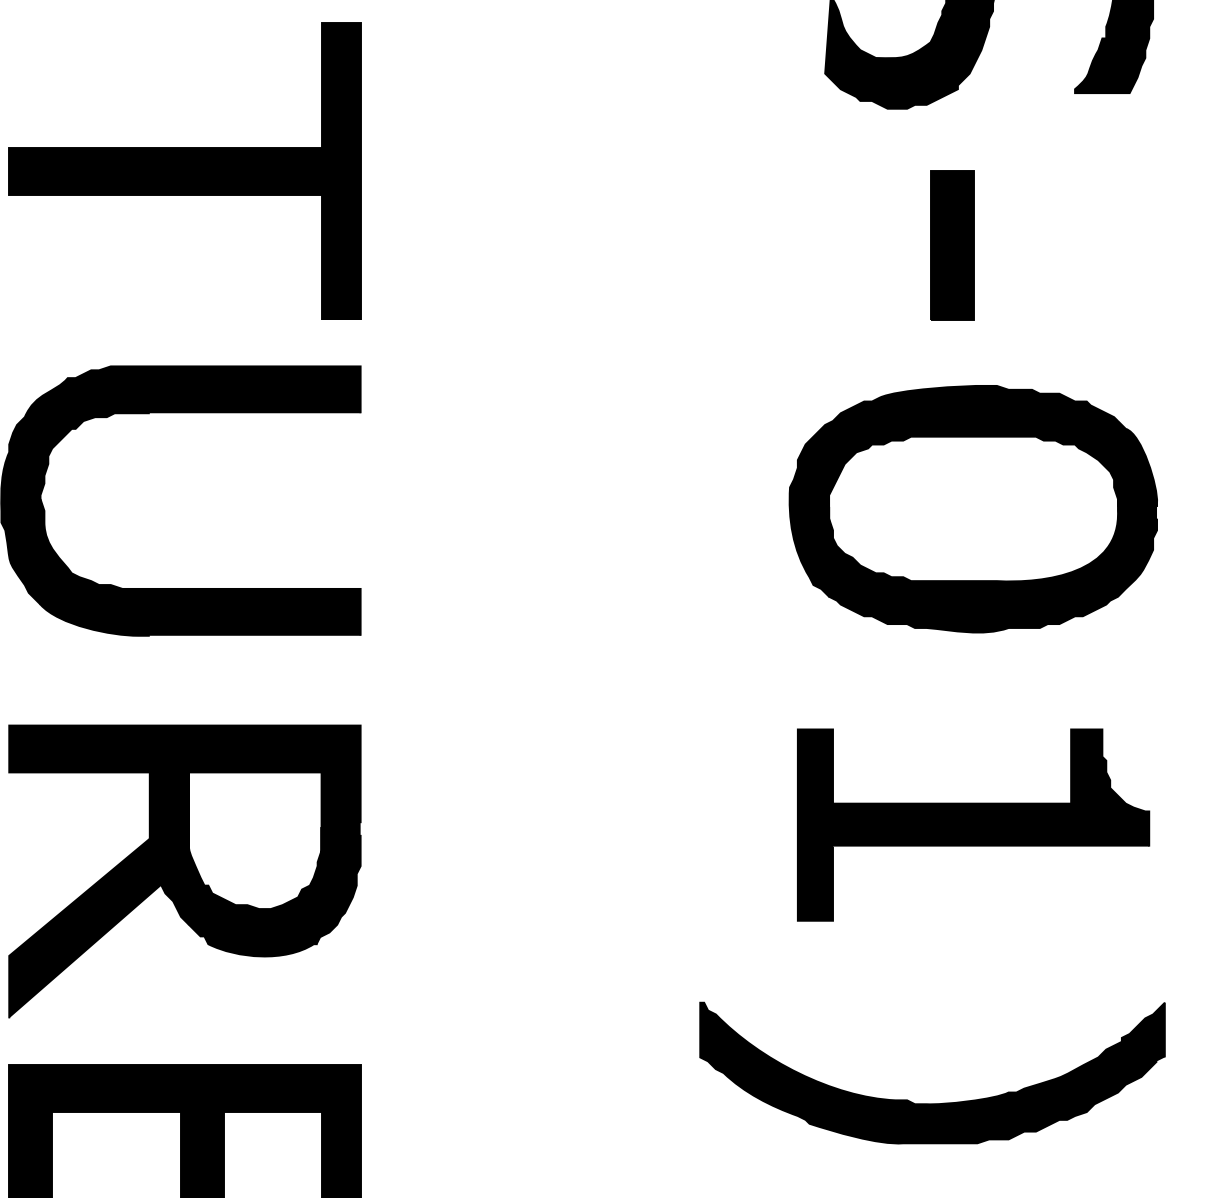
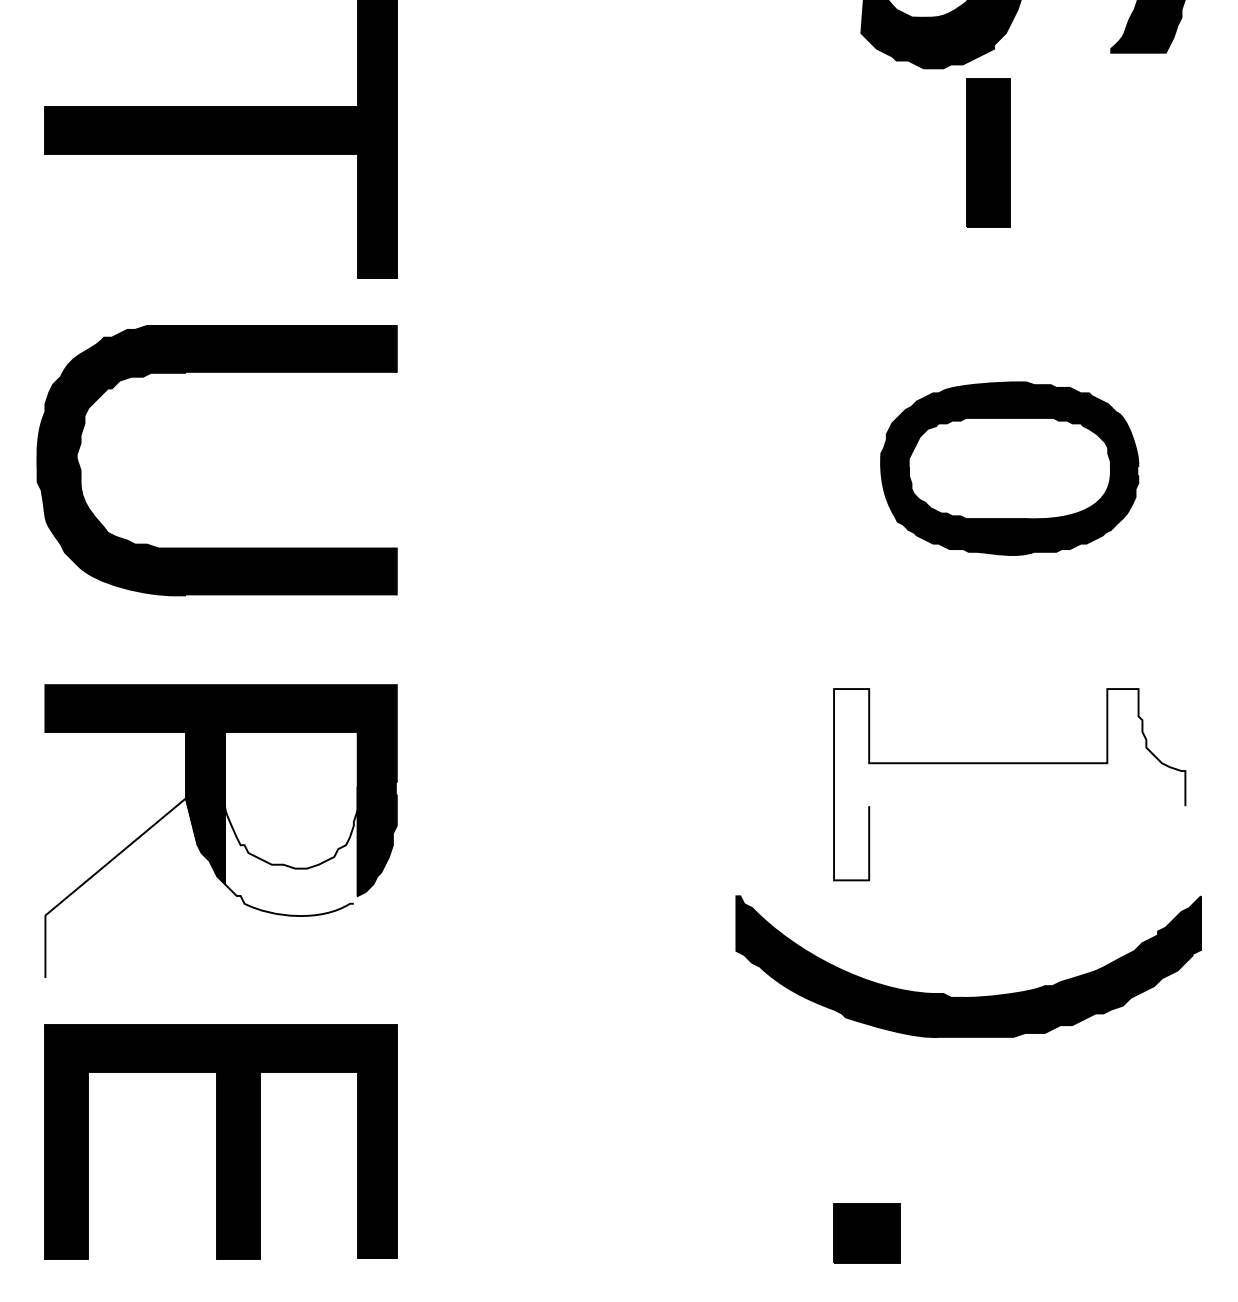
part: (952, 244) -> (988, 152), moved
part: (973, 508) -> (1009, 468), size x0.7
fill: (973, 824) -> (1009, 784), removed
fill: (254, 864) -> (290, 824), removed
fill: (85, 927) -> (121, 887), removed
part: (934, 1102) -> (970, 996), moved

